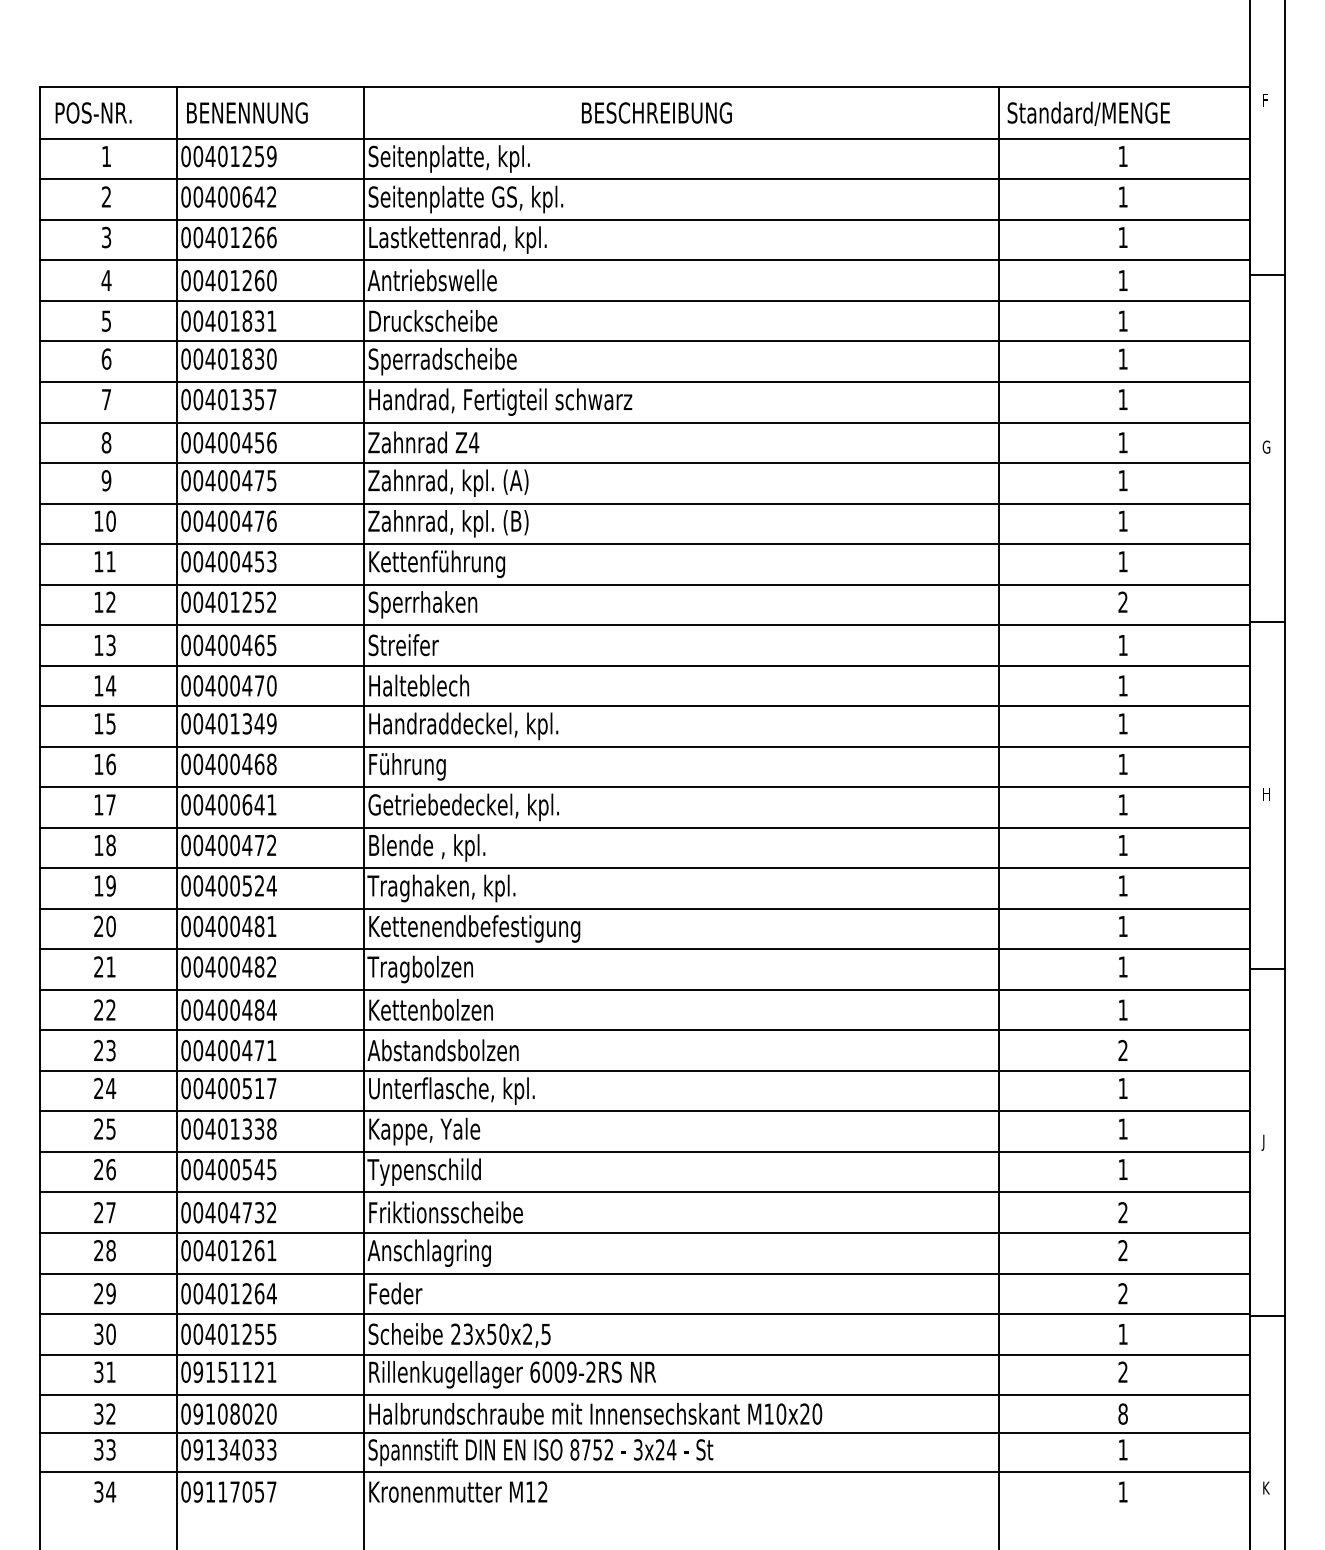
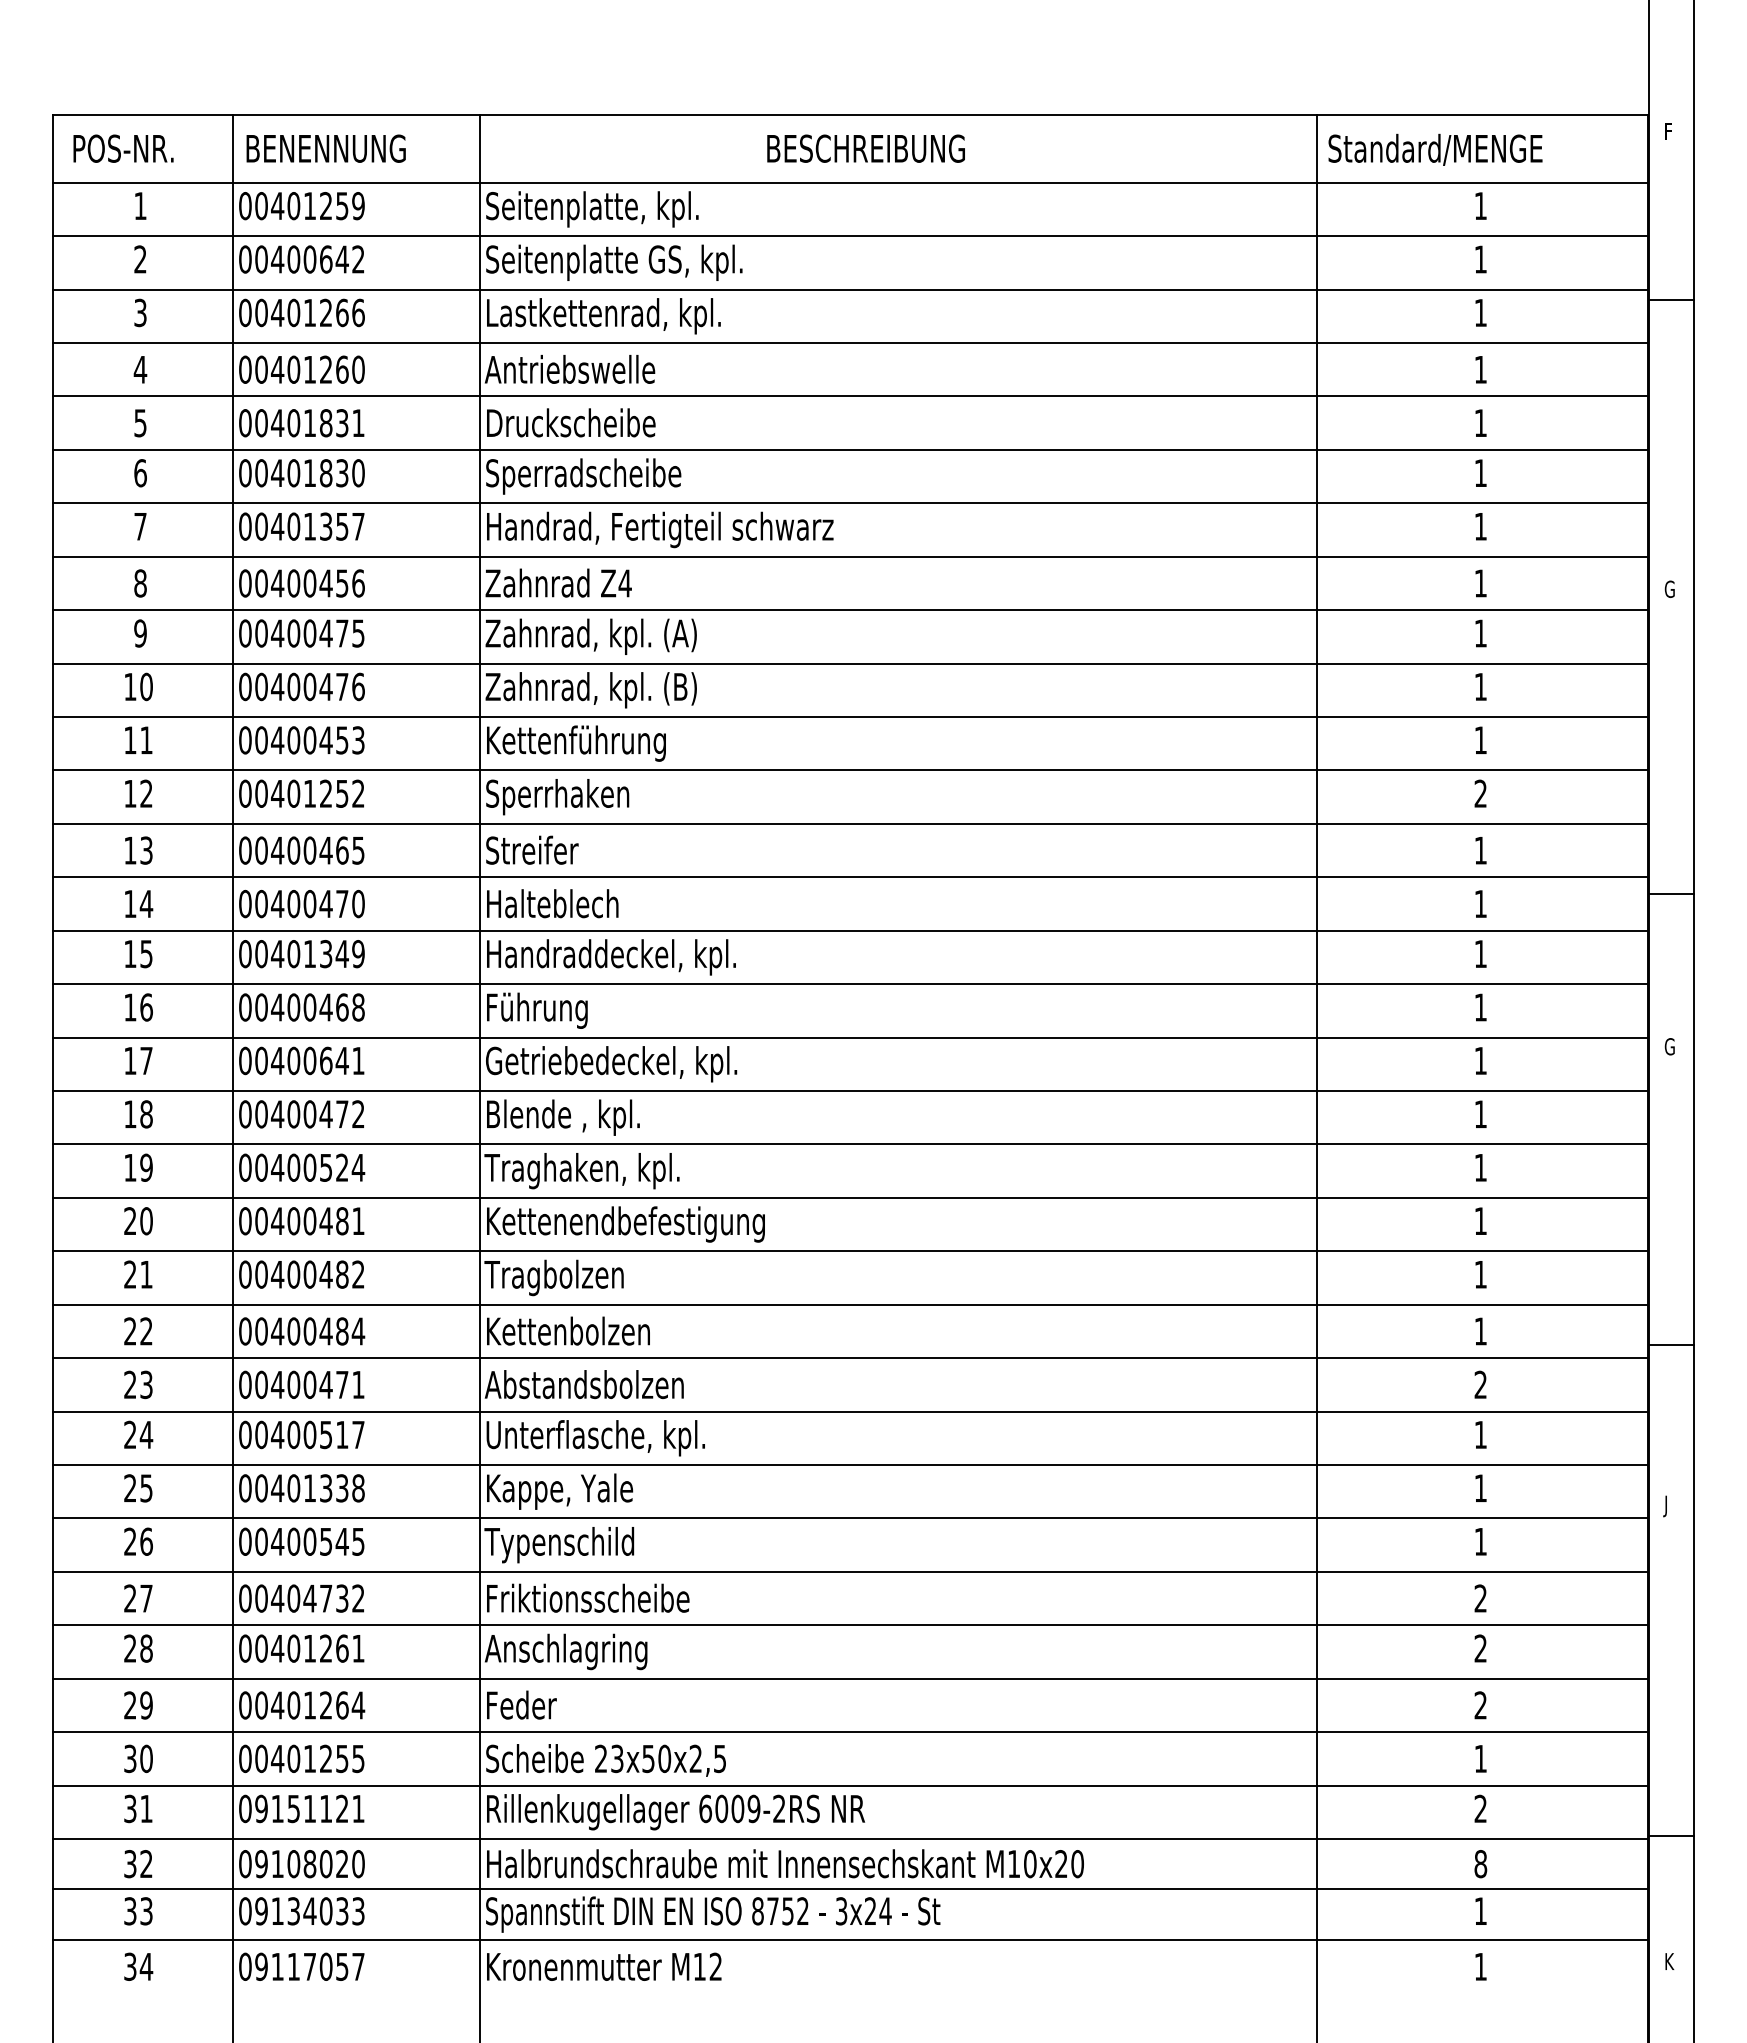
line: (1267, 275) -> (1671, 299), moved
line: (1267, 622) -> (1671, 894), moved
text: (1266, 793) -> (1669, 1046), H -> G
line: (1267, 969) -> (1671, 1344), moved
line: (1267, 1316) -> (1671, 1836), moved

